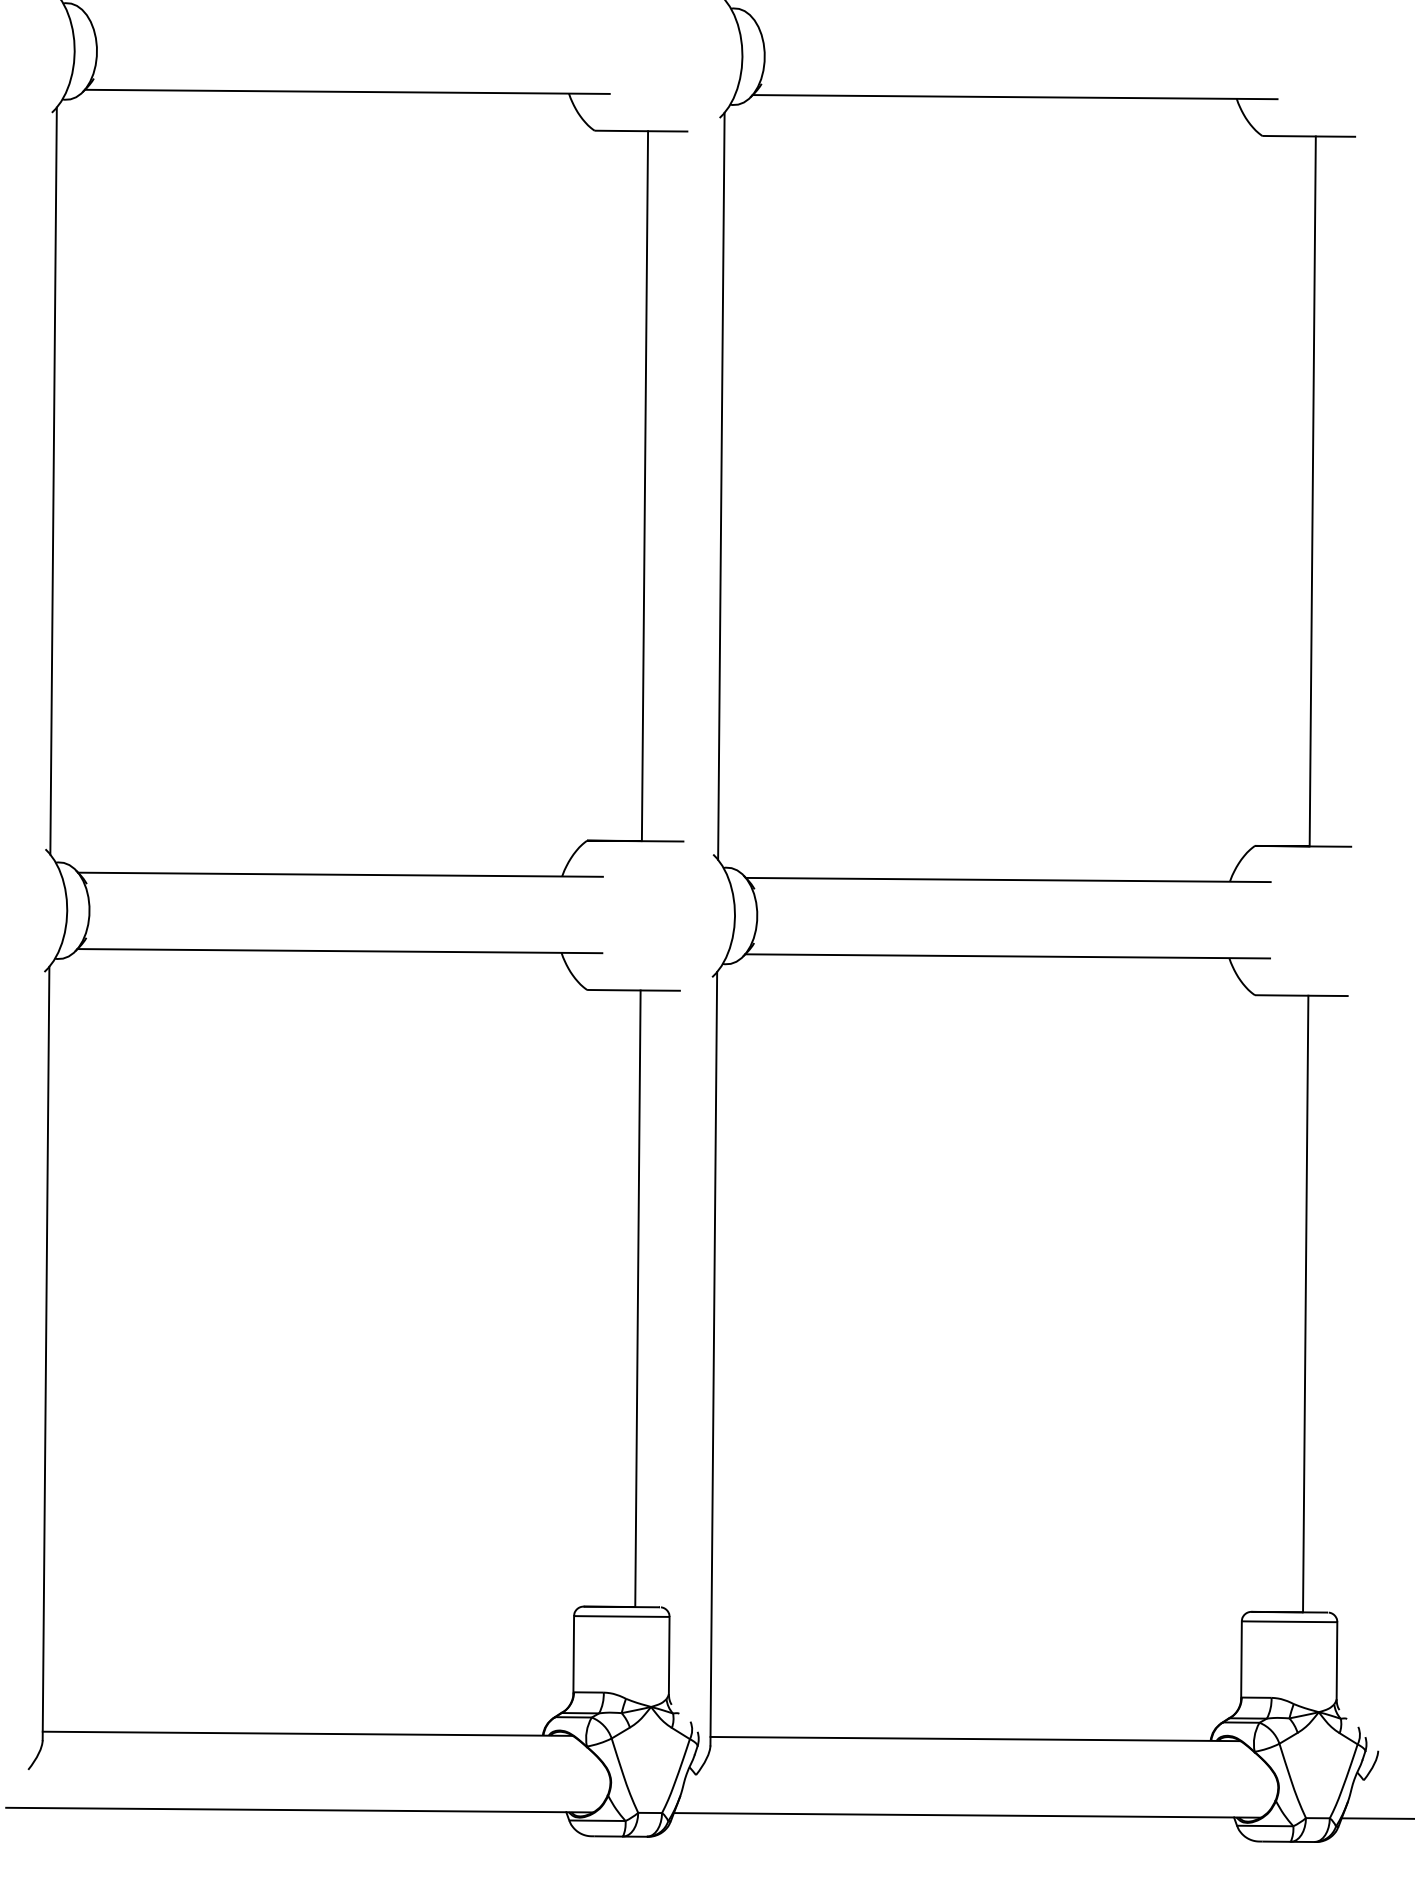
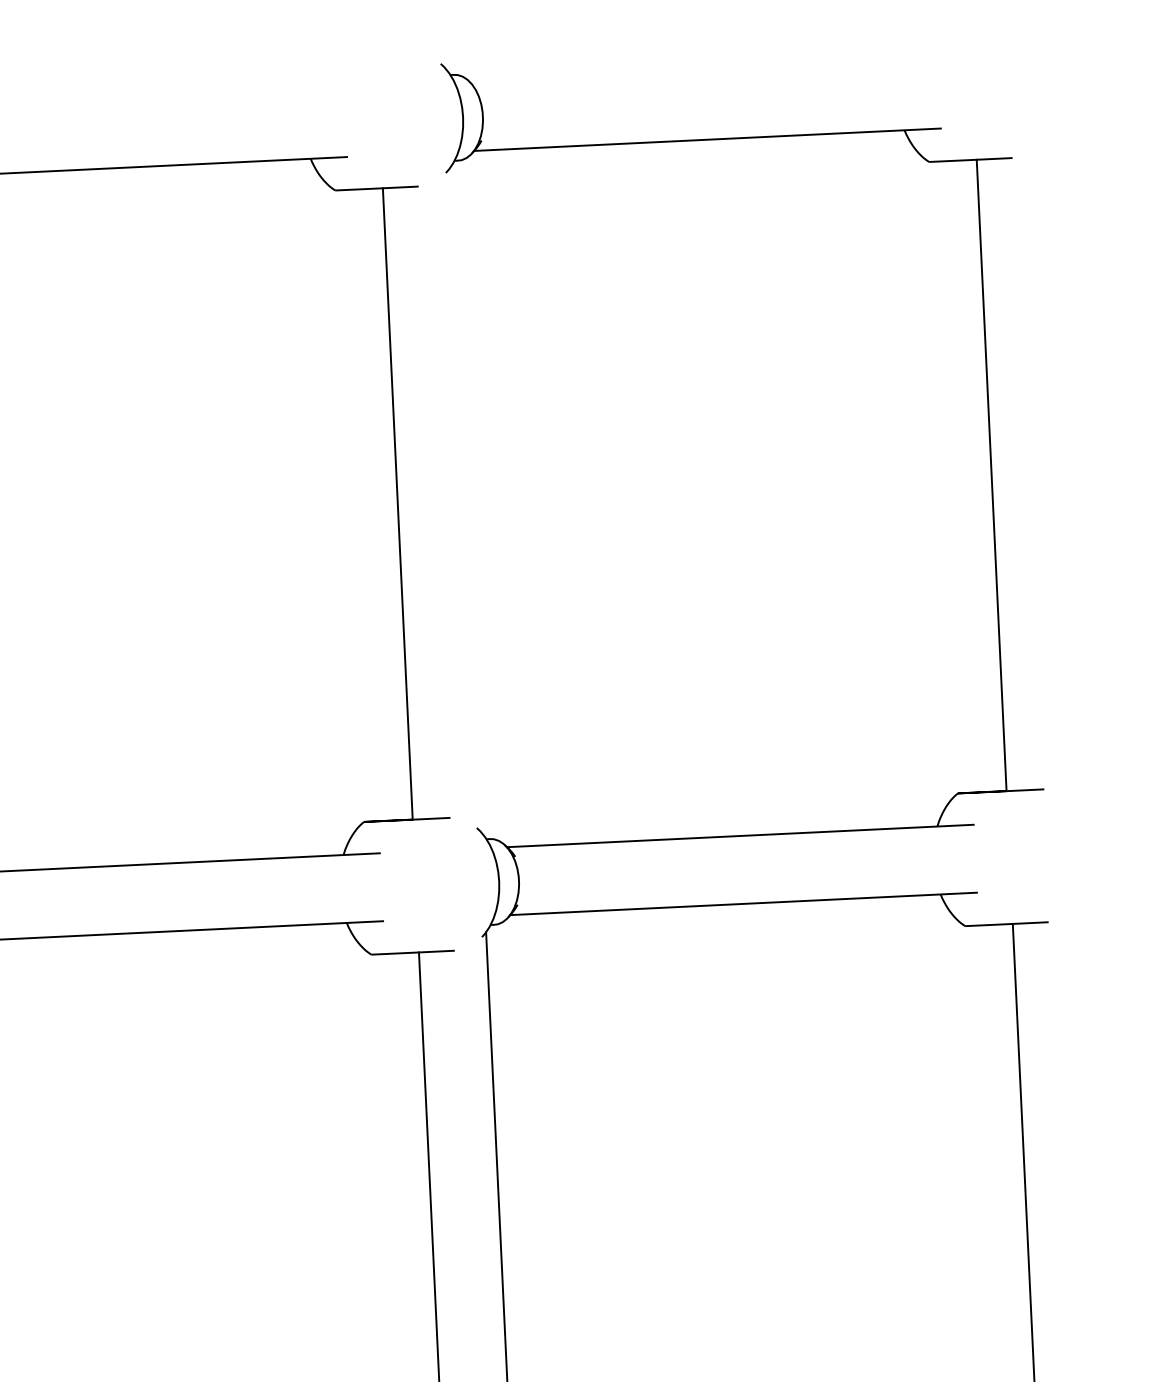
line: (721, 485) -> (465, 499), removed

